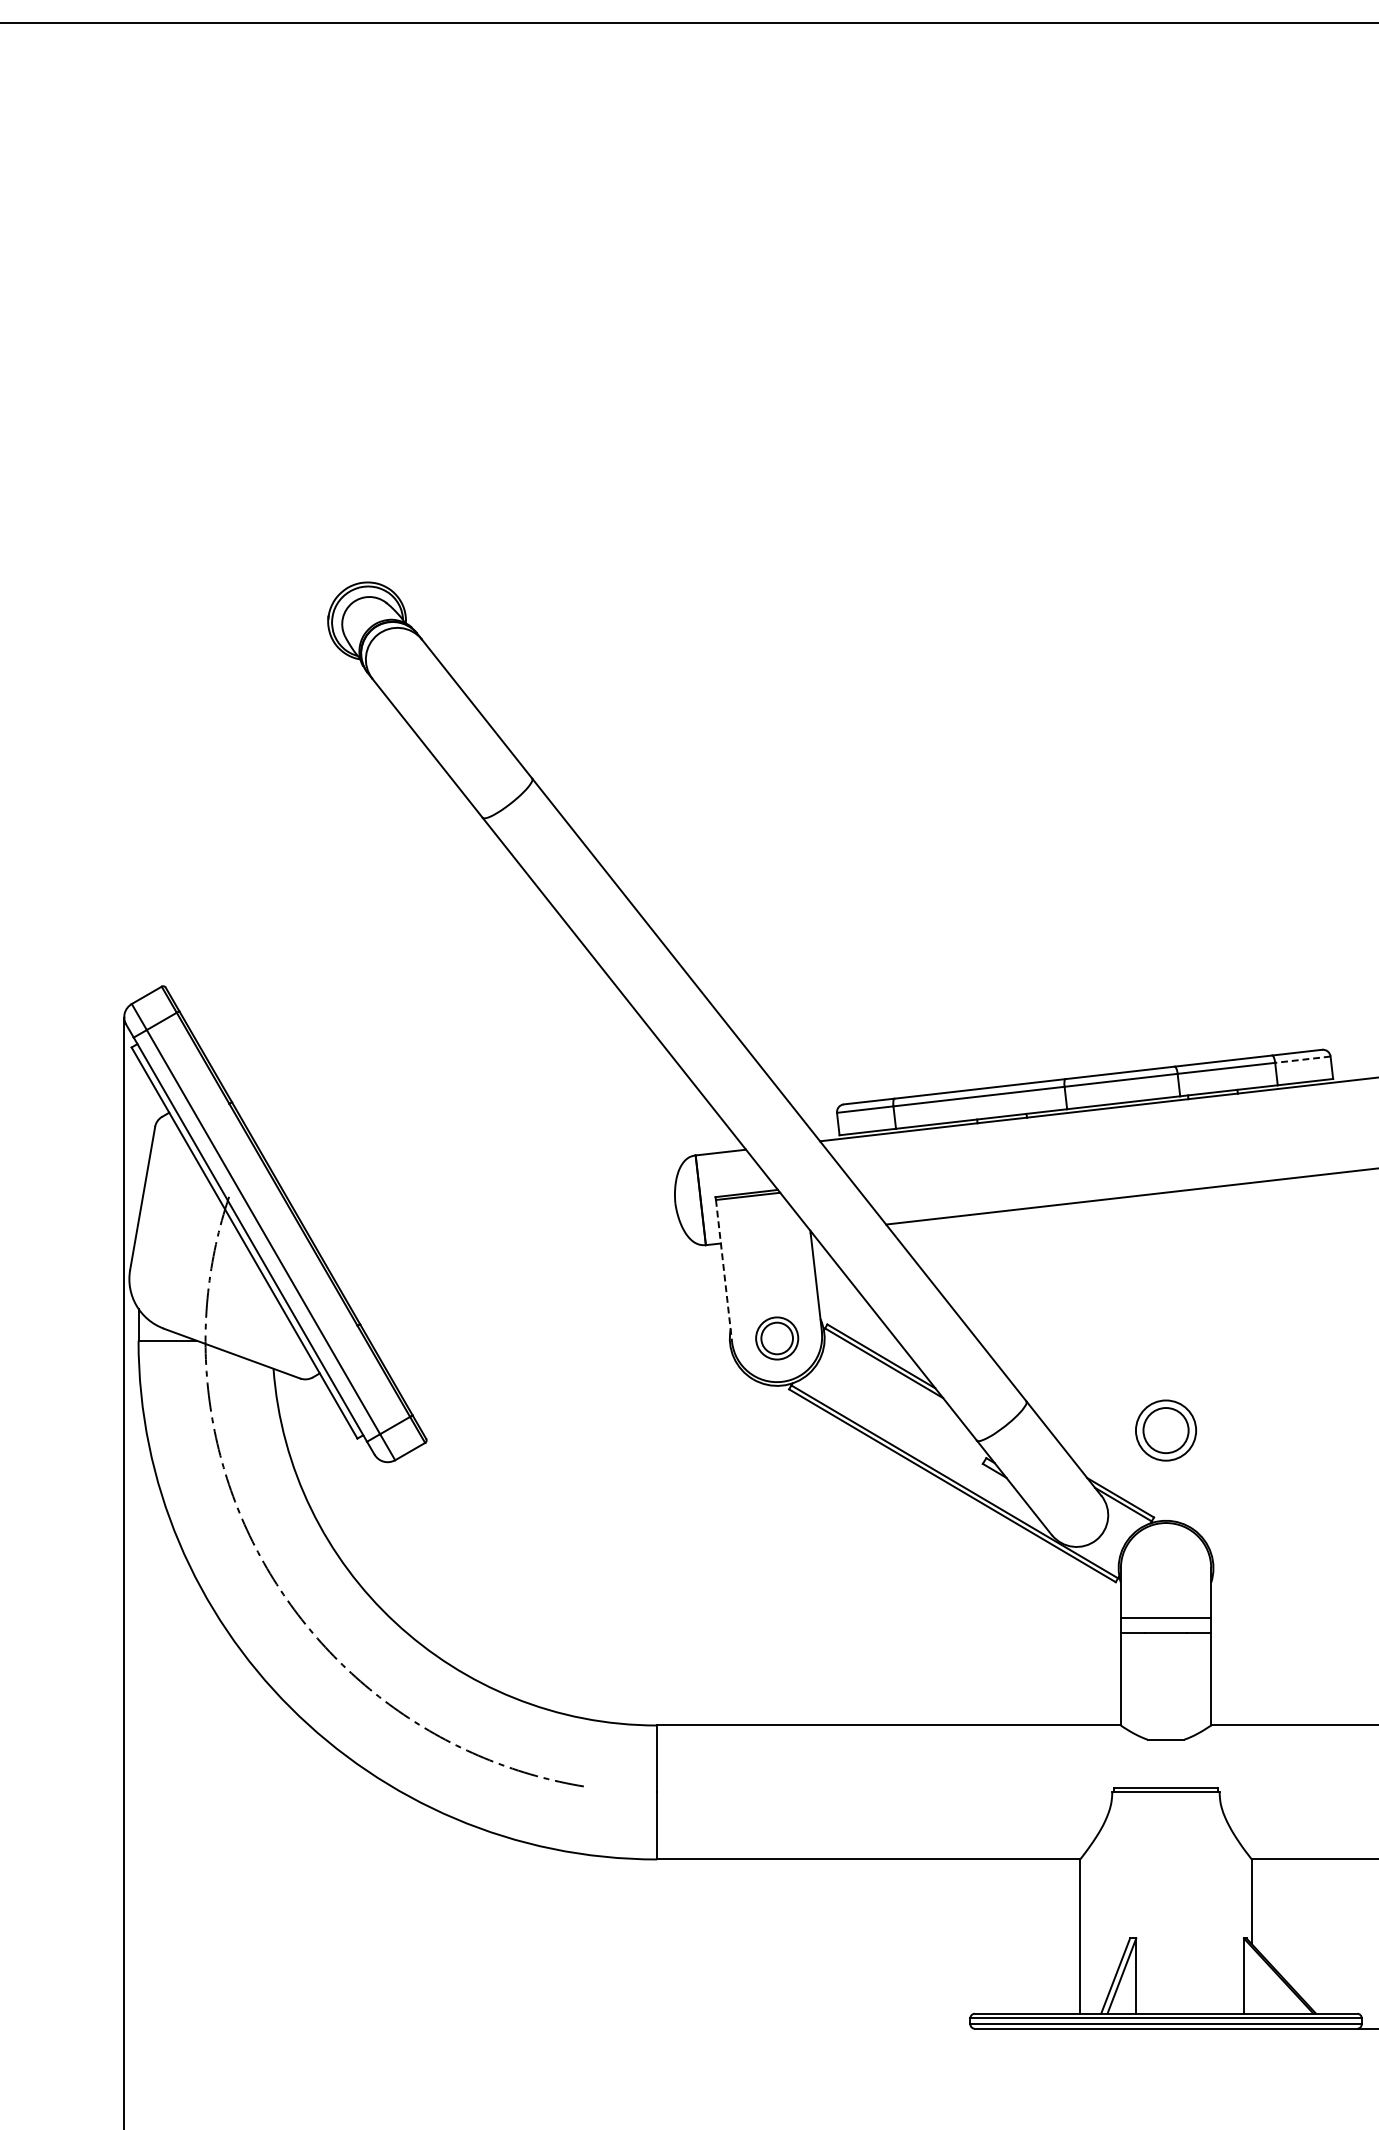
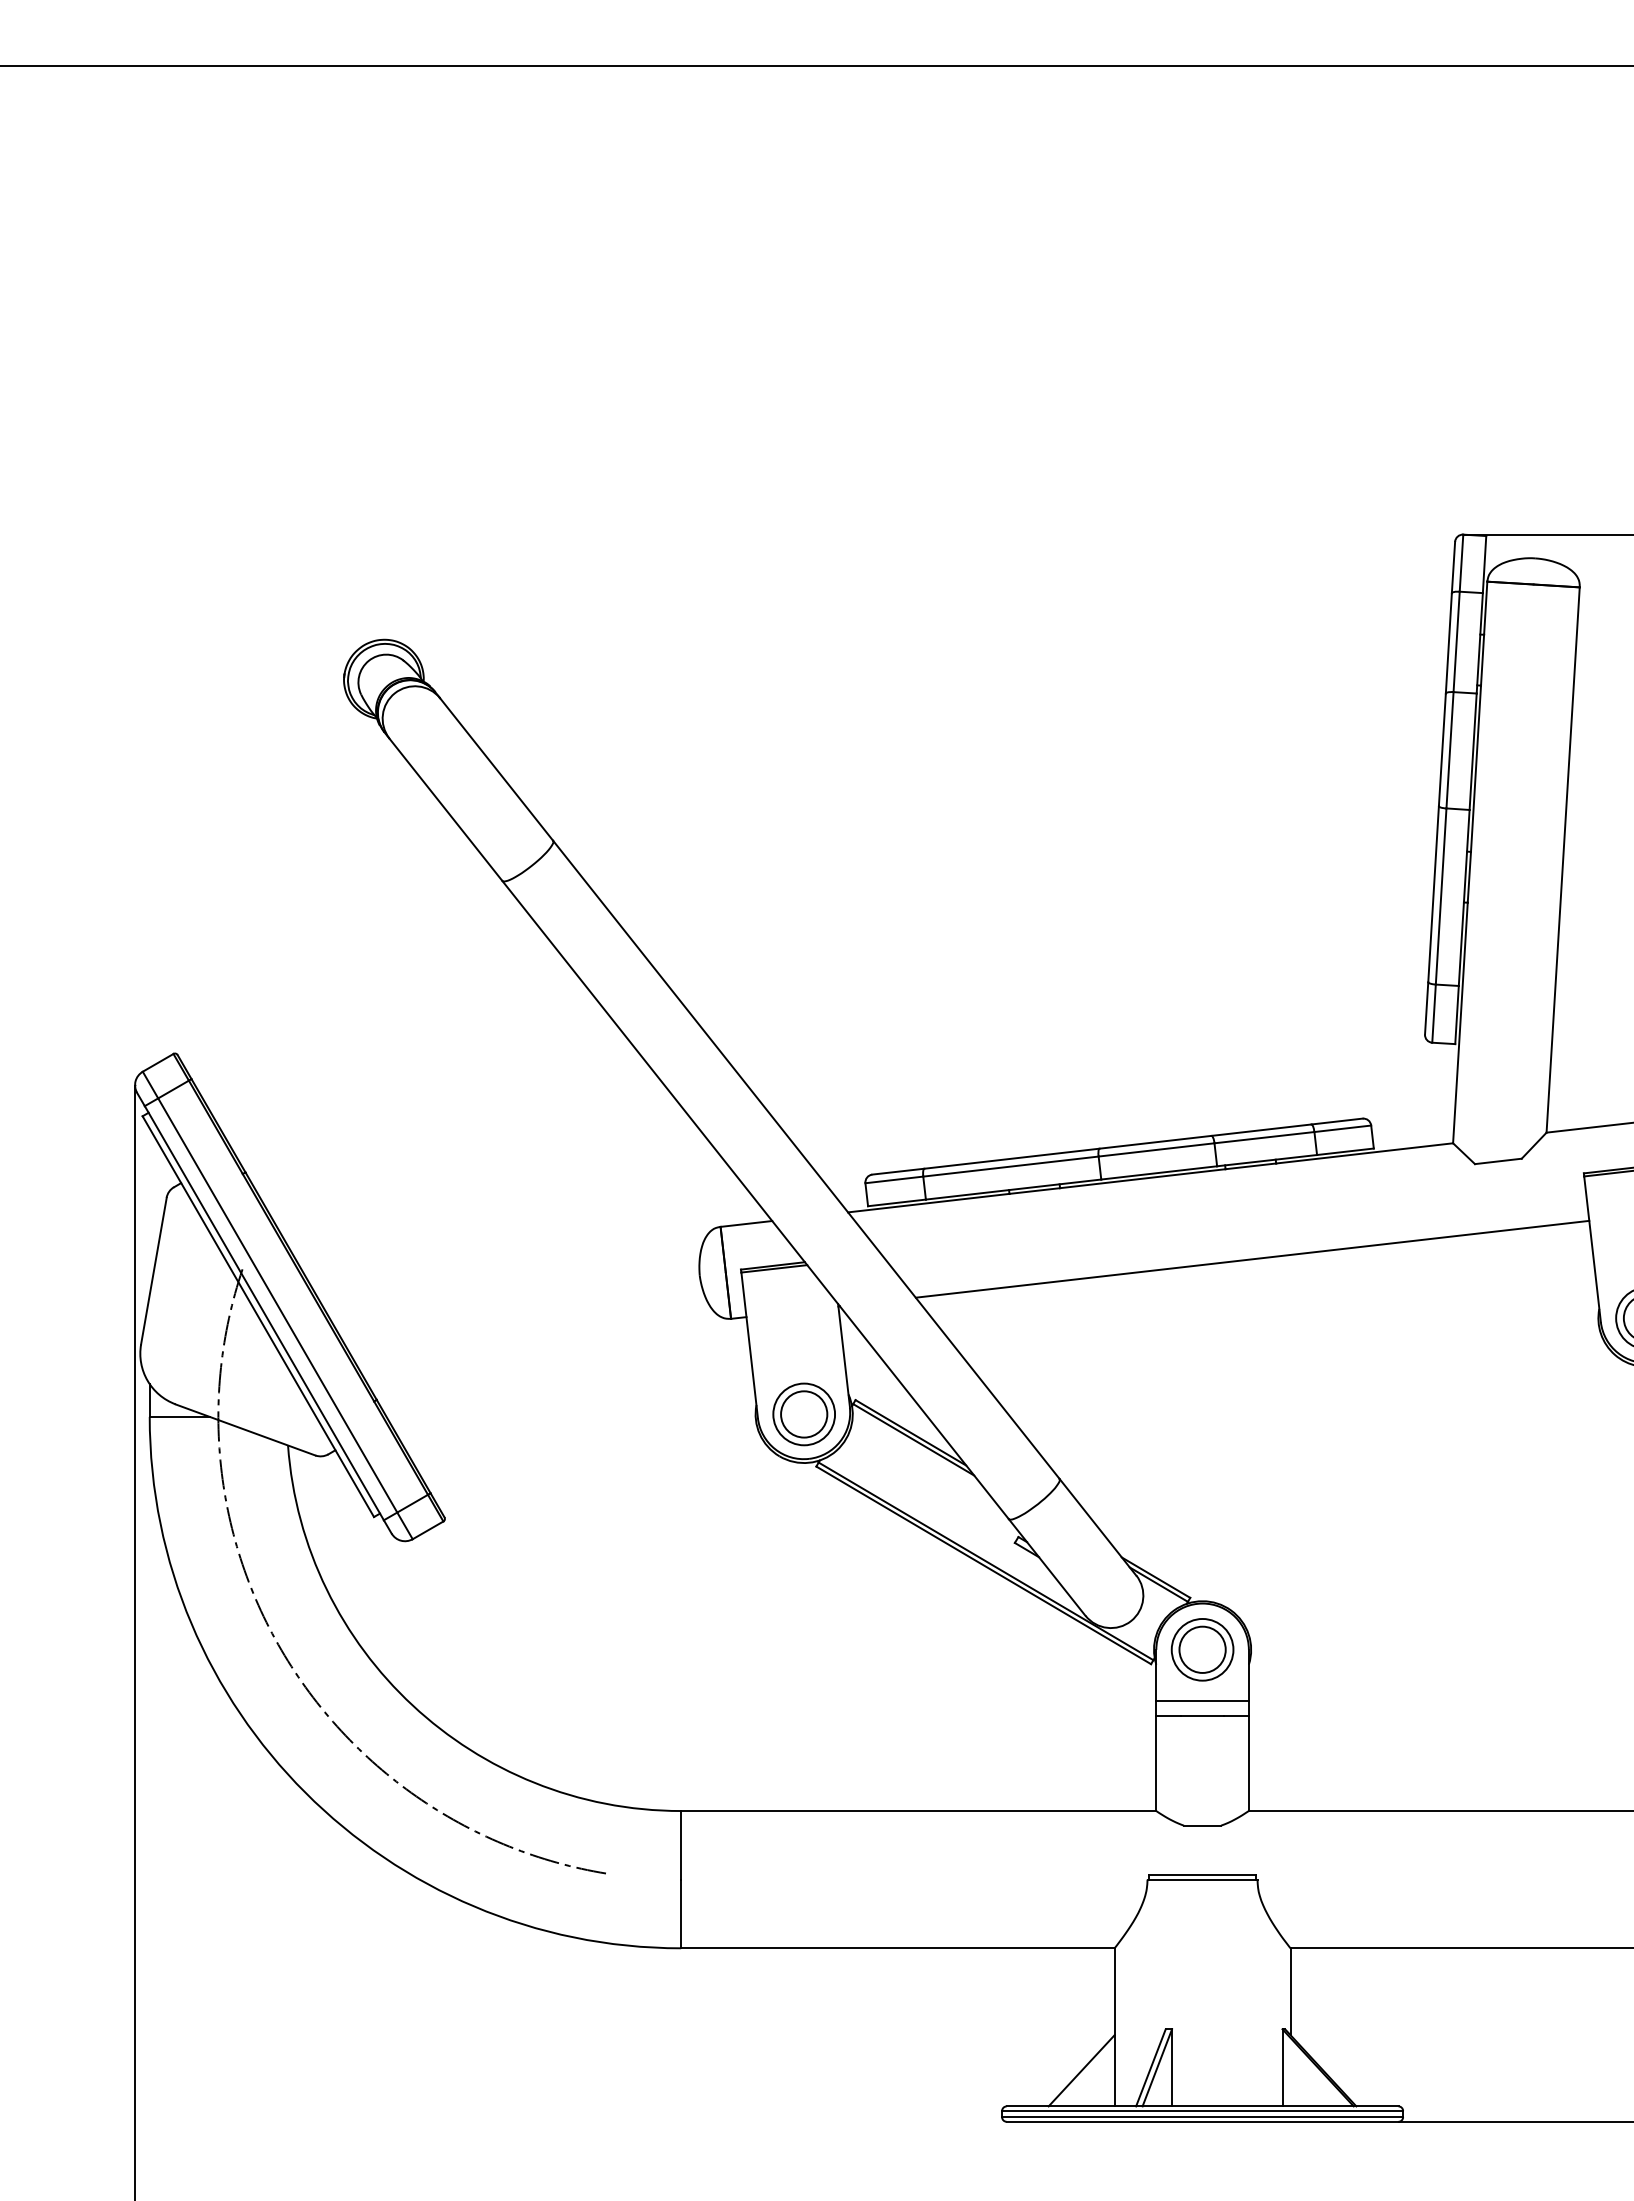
line: (1302, 1059) -> (1342, 1128), dashed -> solid
line: (723, 1271) -> (749, 1345), dashed -> solid
part: (776, 1338) -> (803, 1414), size x1.43
part: (1165, 1430) -> (1202, 1649), moved
line: (1047, 1978) -> (1081, 2070), added

